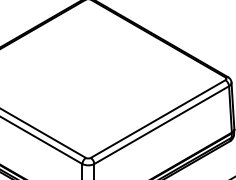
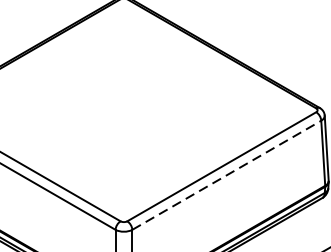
line: (161, 125) -> (226, 175), solid -> dashed

